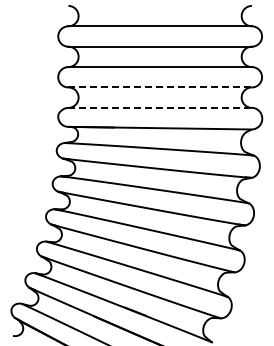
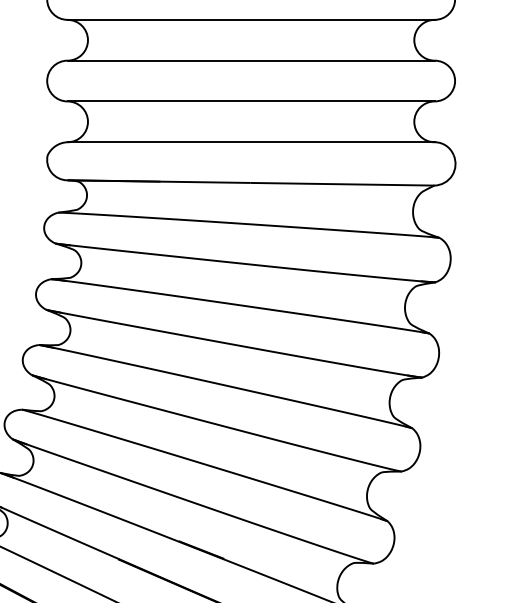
line: (160, 87) -> (251, 101), dashed -> solid
line: (160, 107) -> (251, 141), dashed -> solid

